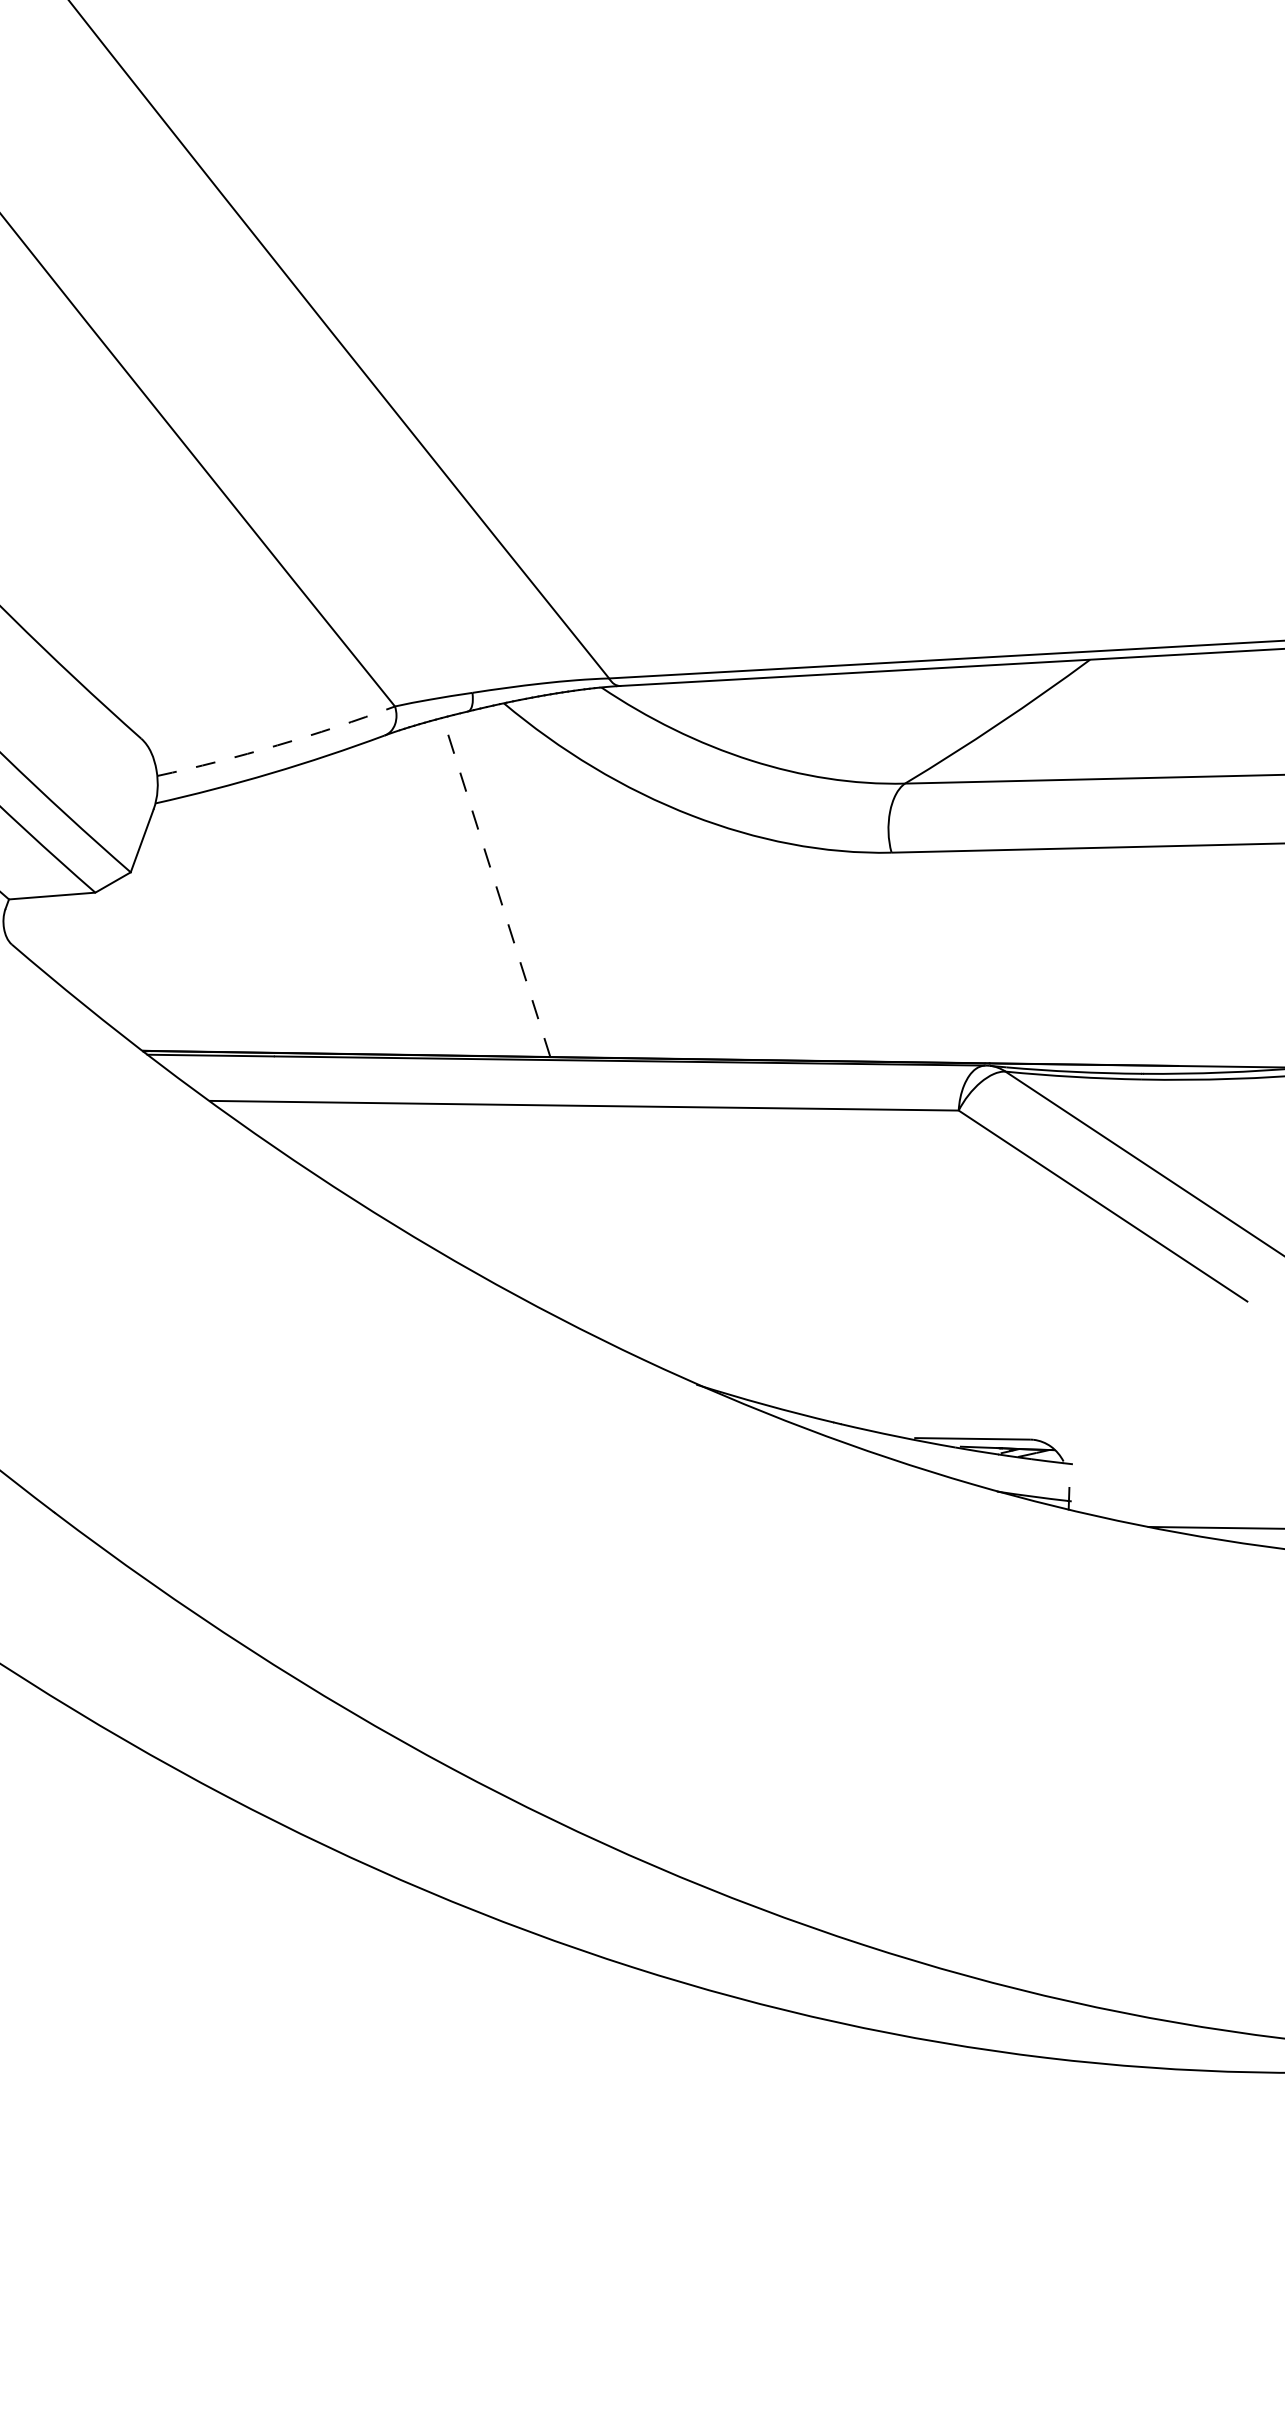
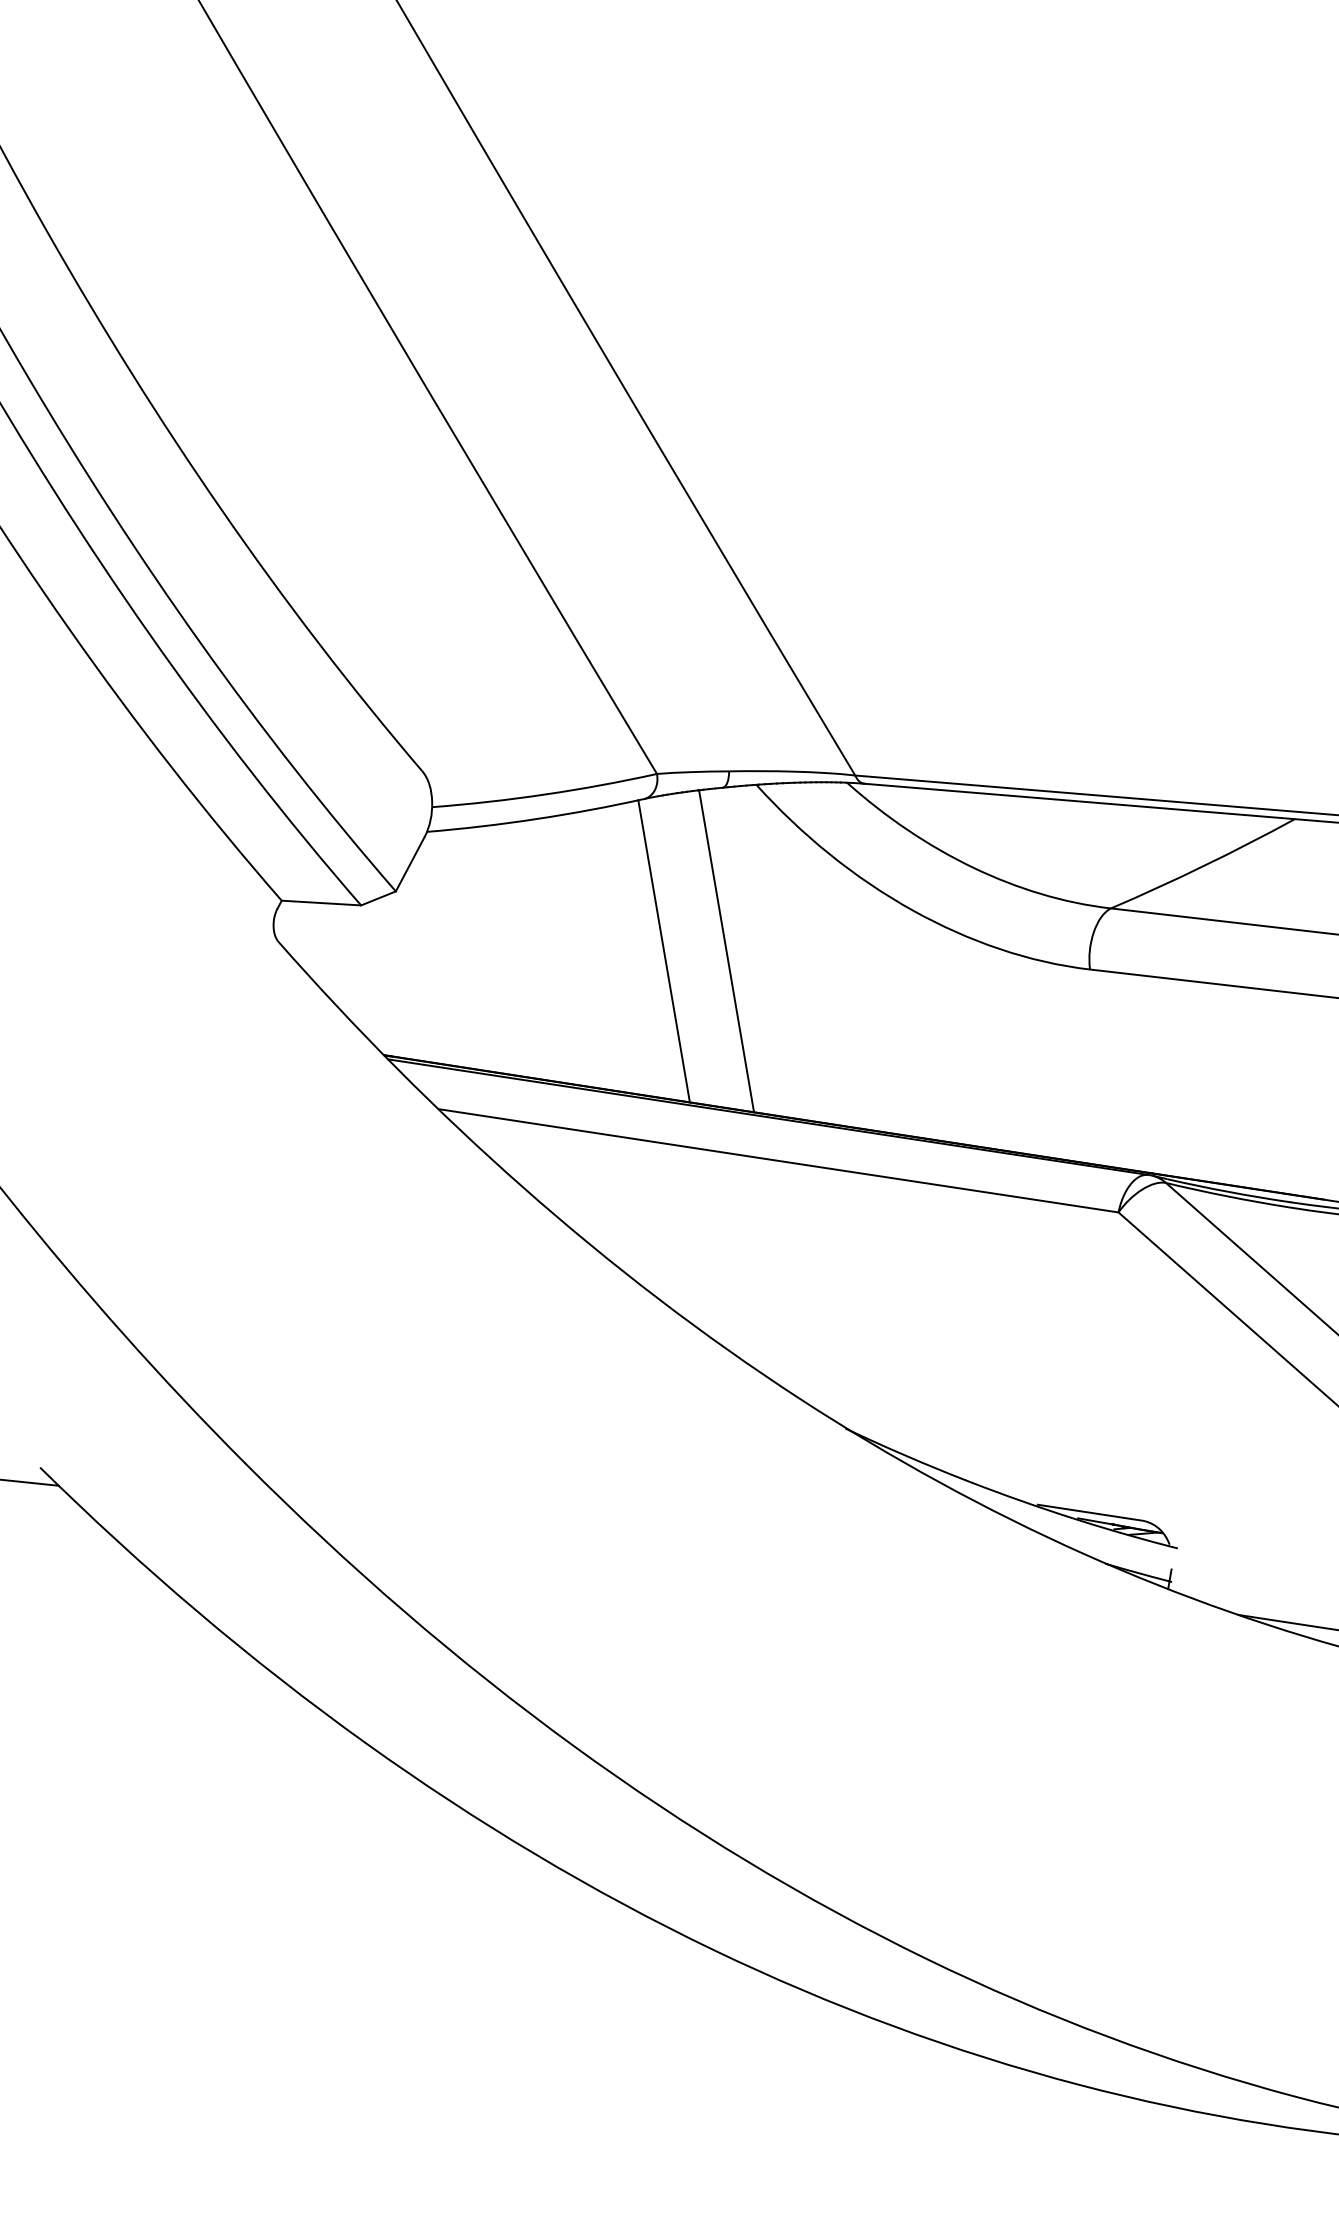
arc: (277, 745) -> (545, 794), dashed -> solid
line: (496, 886) -> (726, 950), dashed -> solid
line: (428, 897) -> (663, 951), added

